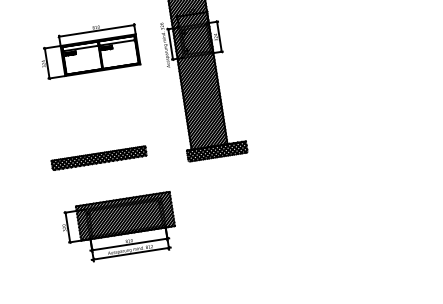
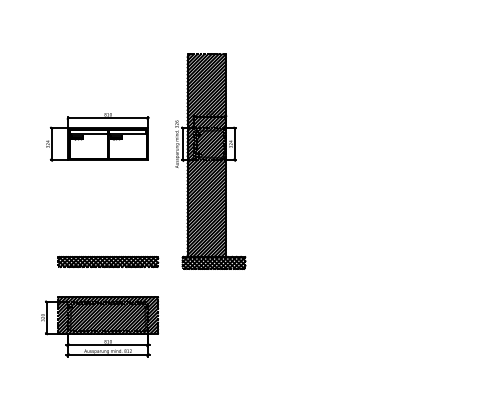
part: (99, 158) -> (108, 262), moved

